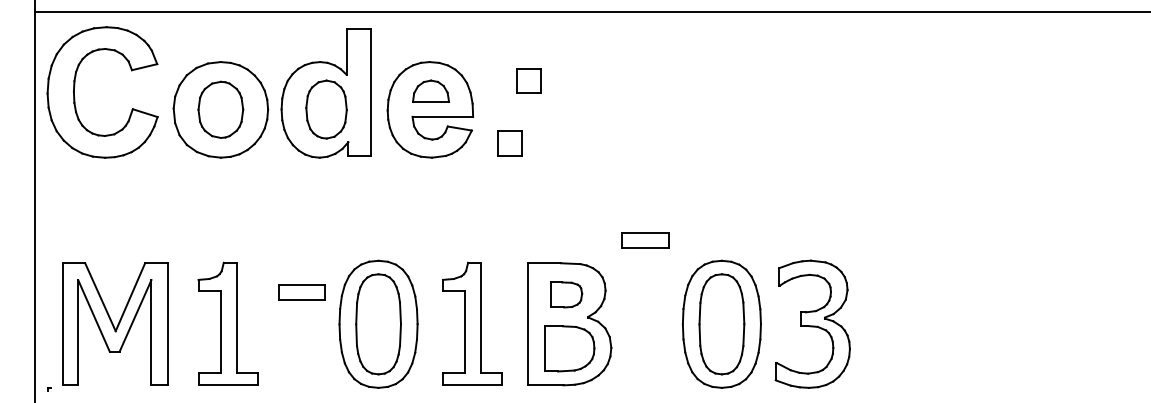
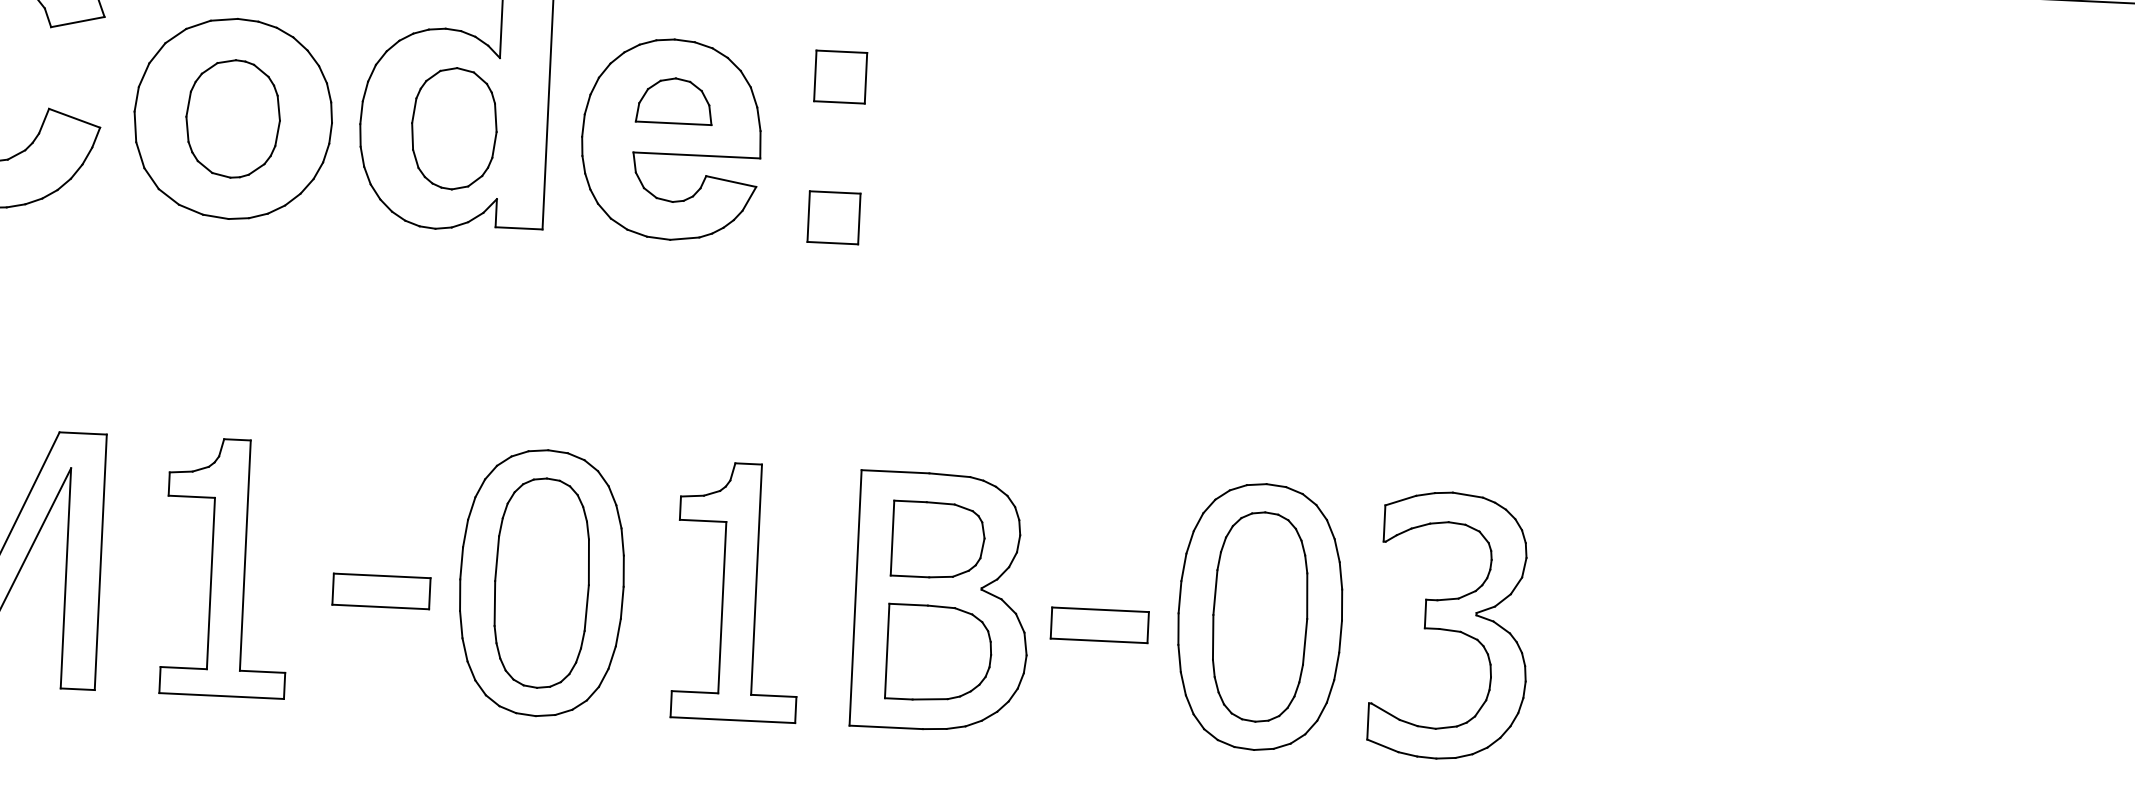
part: (528, 80) -> (840, 75), moved
part: (645, 240) -> (1099, 624), moved
part: (301, 292) -> (379, 590), moved
part: (566, 294) -> (938, 539), size x1.43

